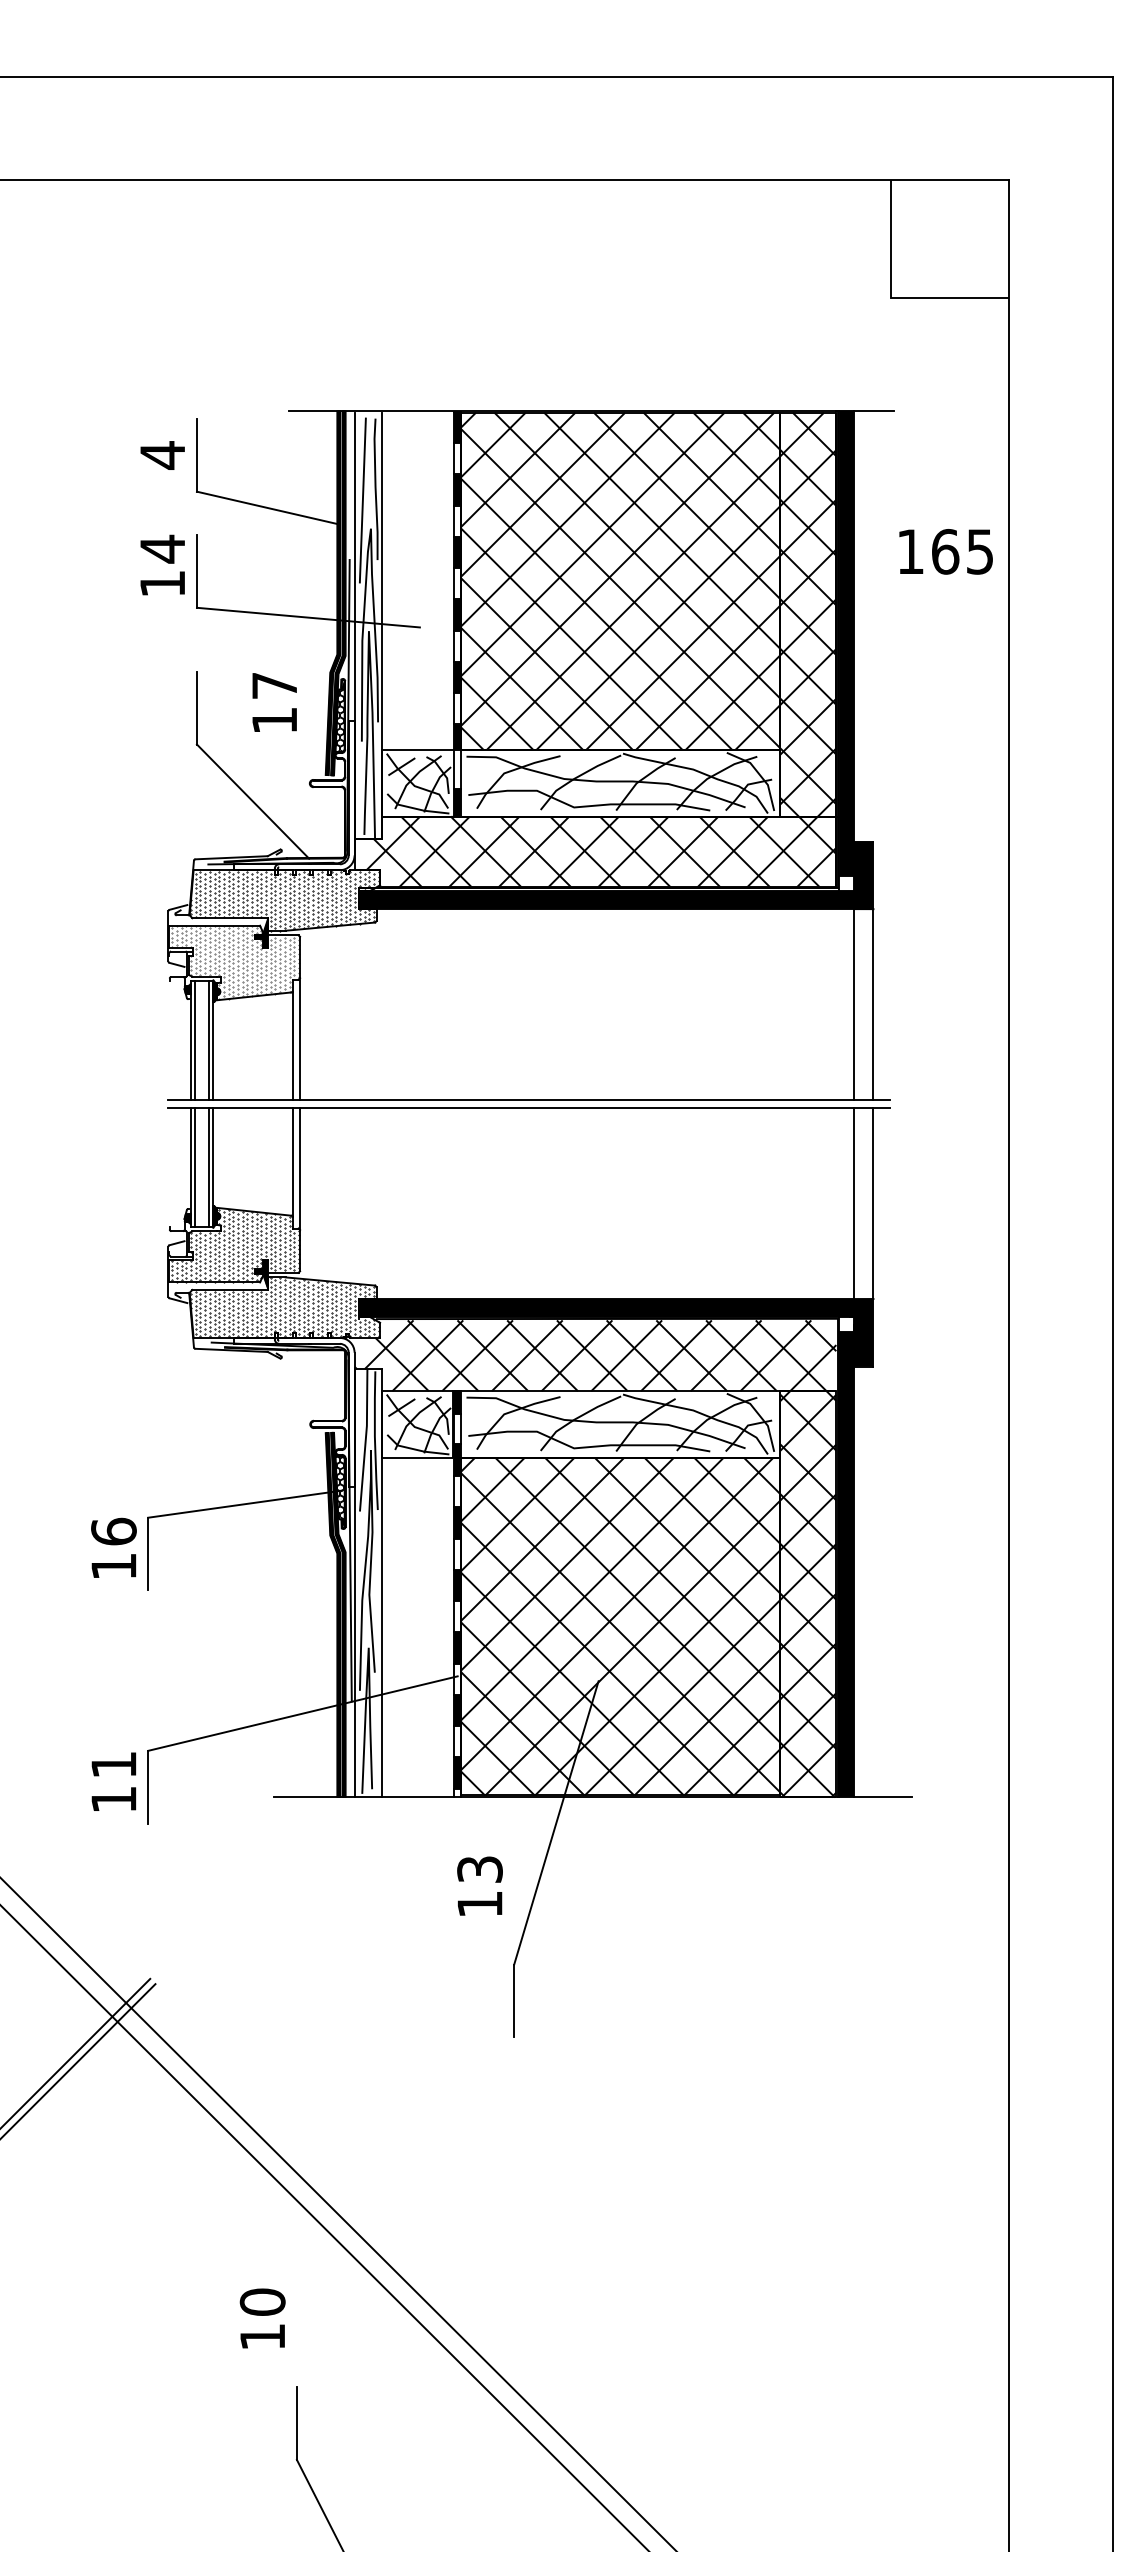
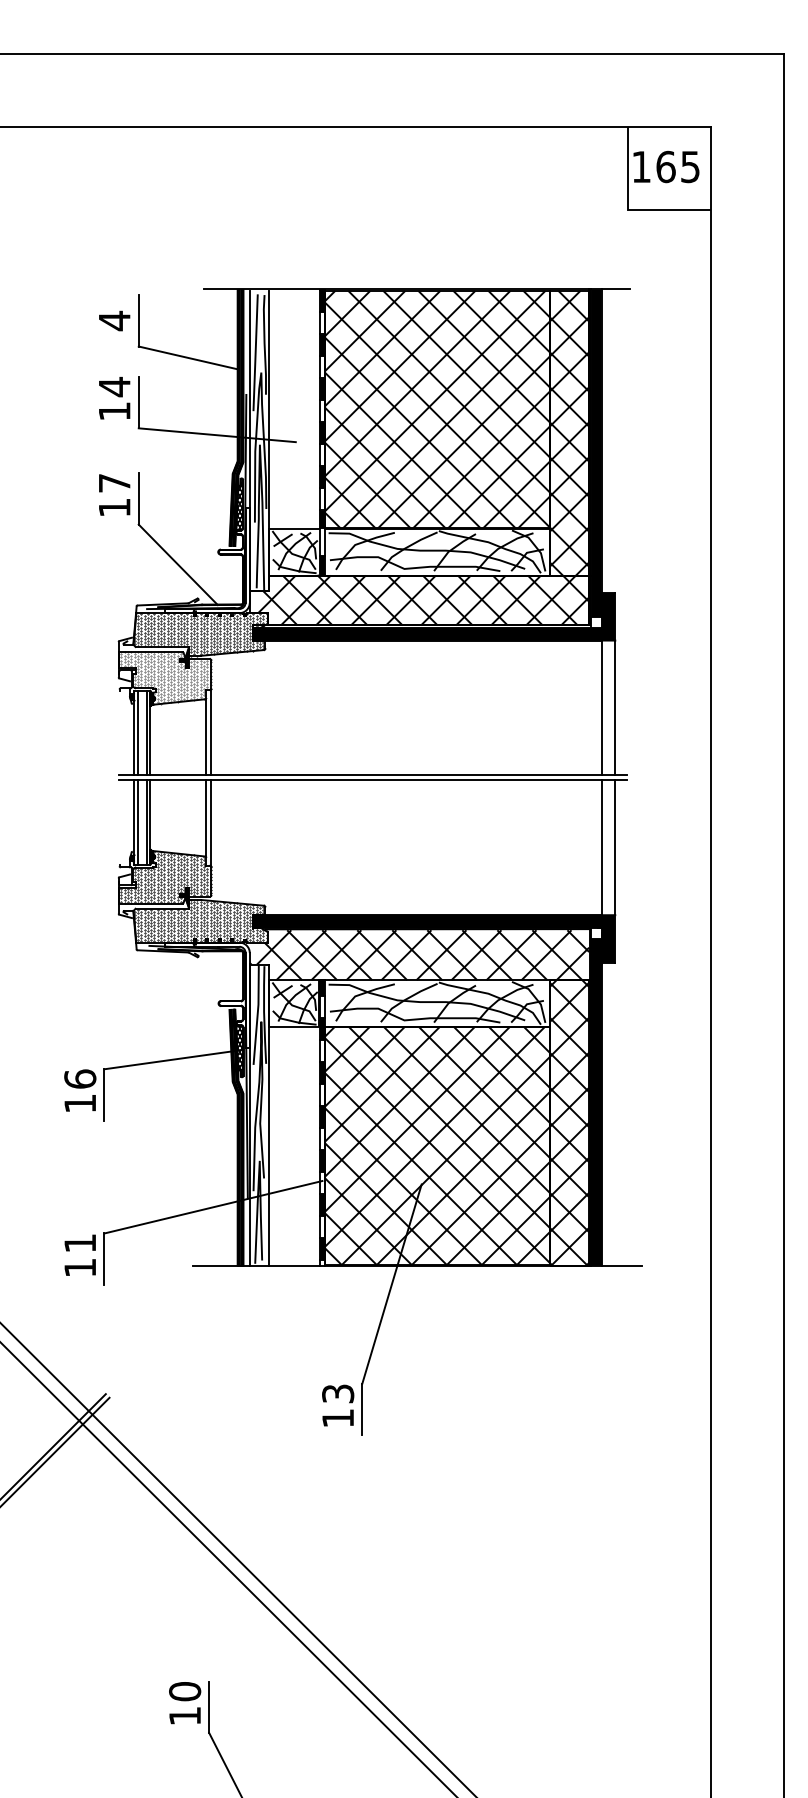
text: (945, 551) -> (666, 166), moved
text: (274, 702) -> (114, 495), moved
text: (479, 1885) -> (337, 1405), moved
text: (262, 2318) -> (184, 1703), moved

